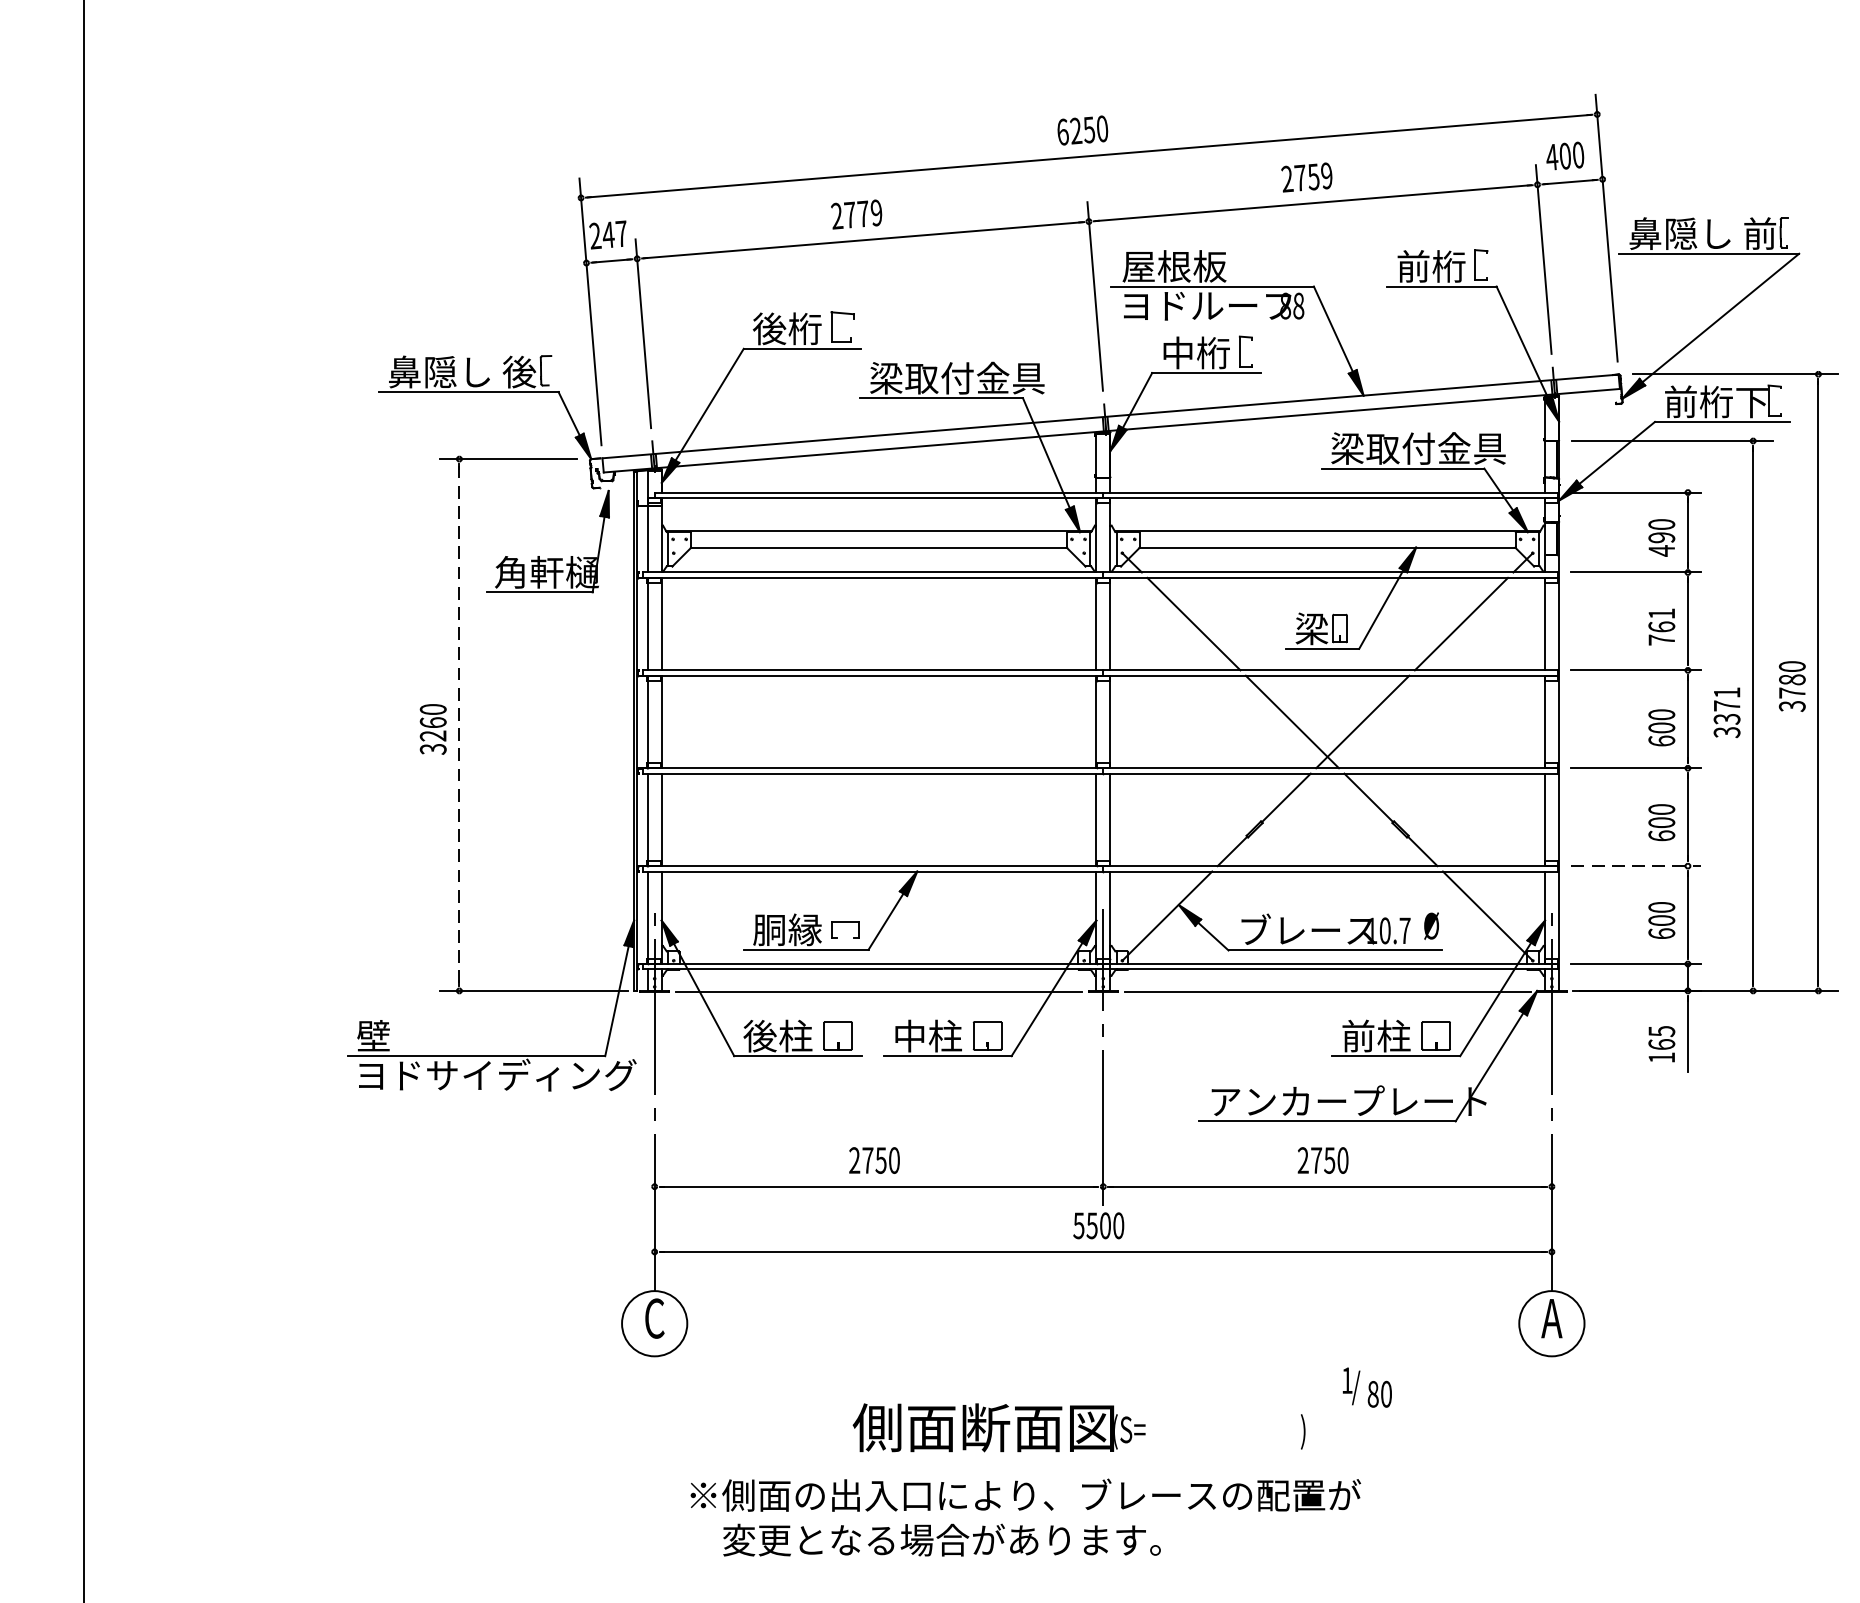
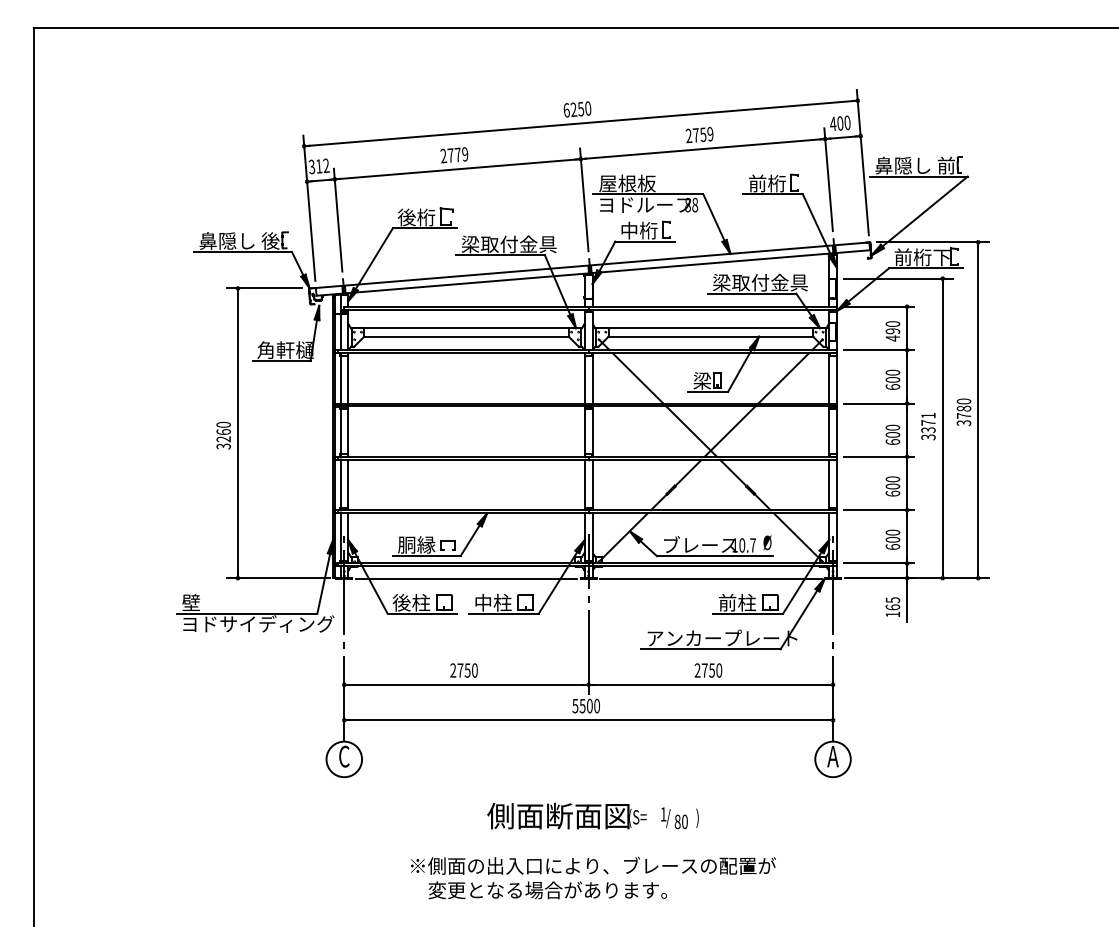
text: (607, 235) -> (318, 166), 247 -> 312
text: (1661, 626) -> (892, 379), 761 -> 600
line: (458, 725) -> (237, 433), dashed -> solid
line: (1637, 866) -> (879, 510), dashed -> solid
text: (1367, 1388) -> (674, 818), moved
text: (998, 1426) -> (566, 815), moved
text: (1025, 1518) -> (593, 878), moved

